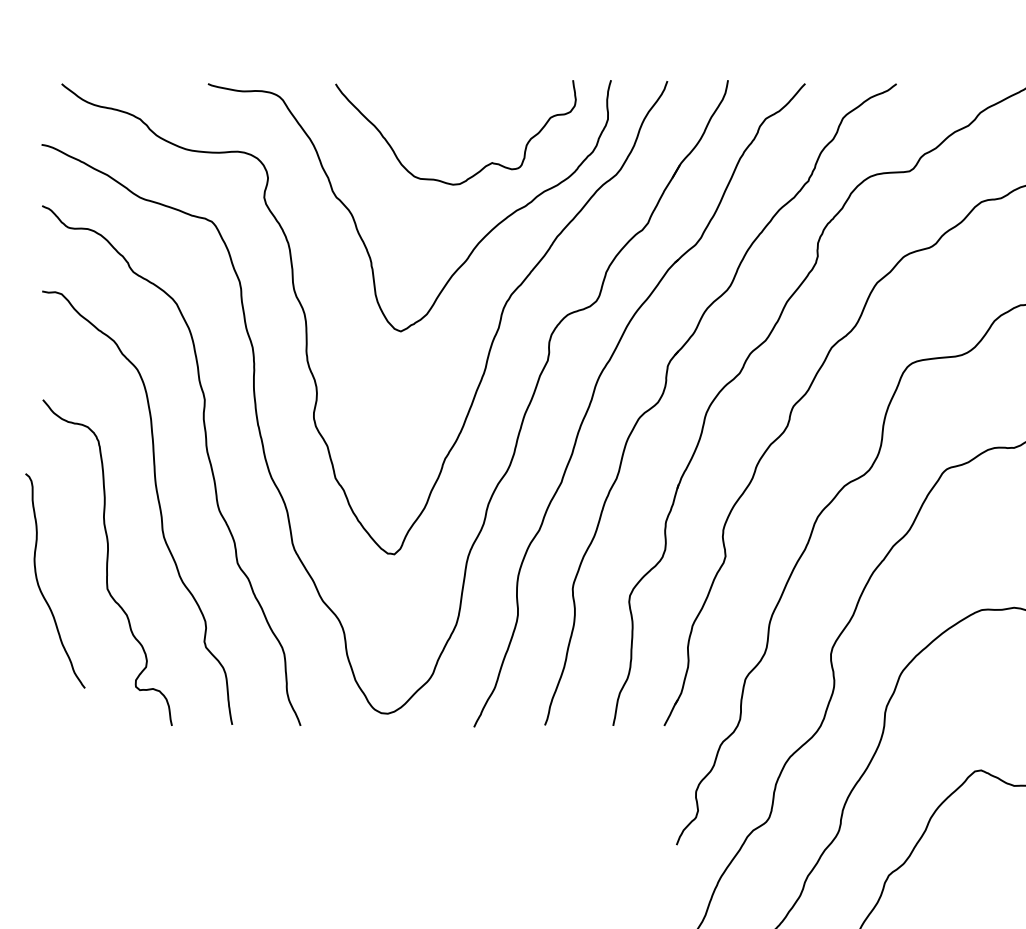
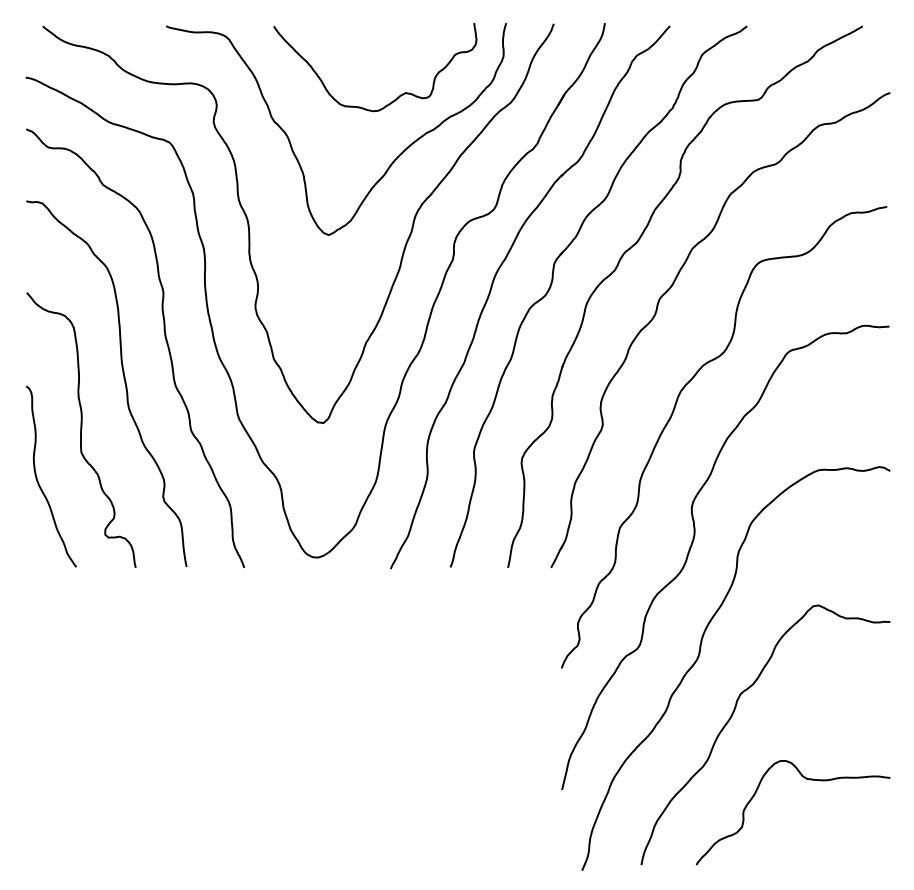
curve: (40, 585) -> (38, 480), moved

